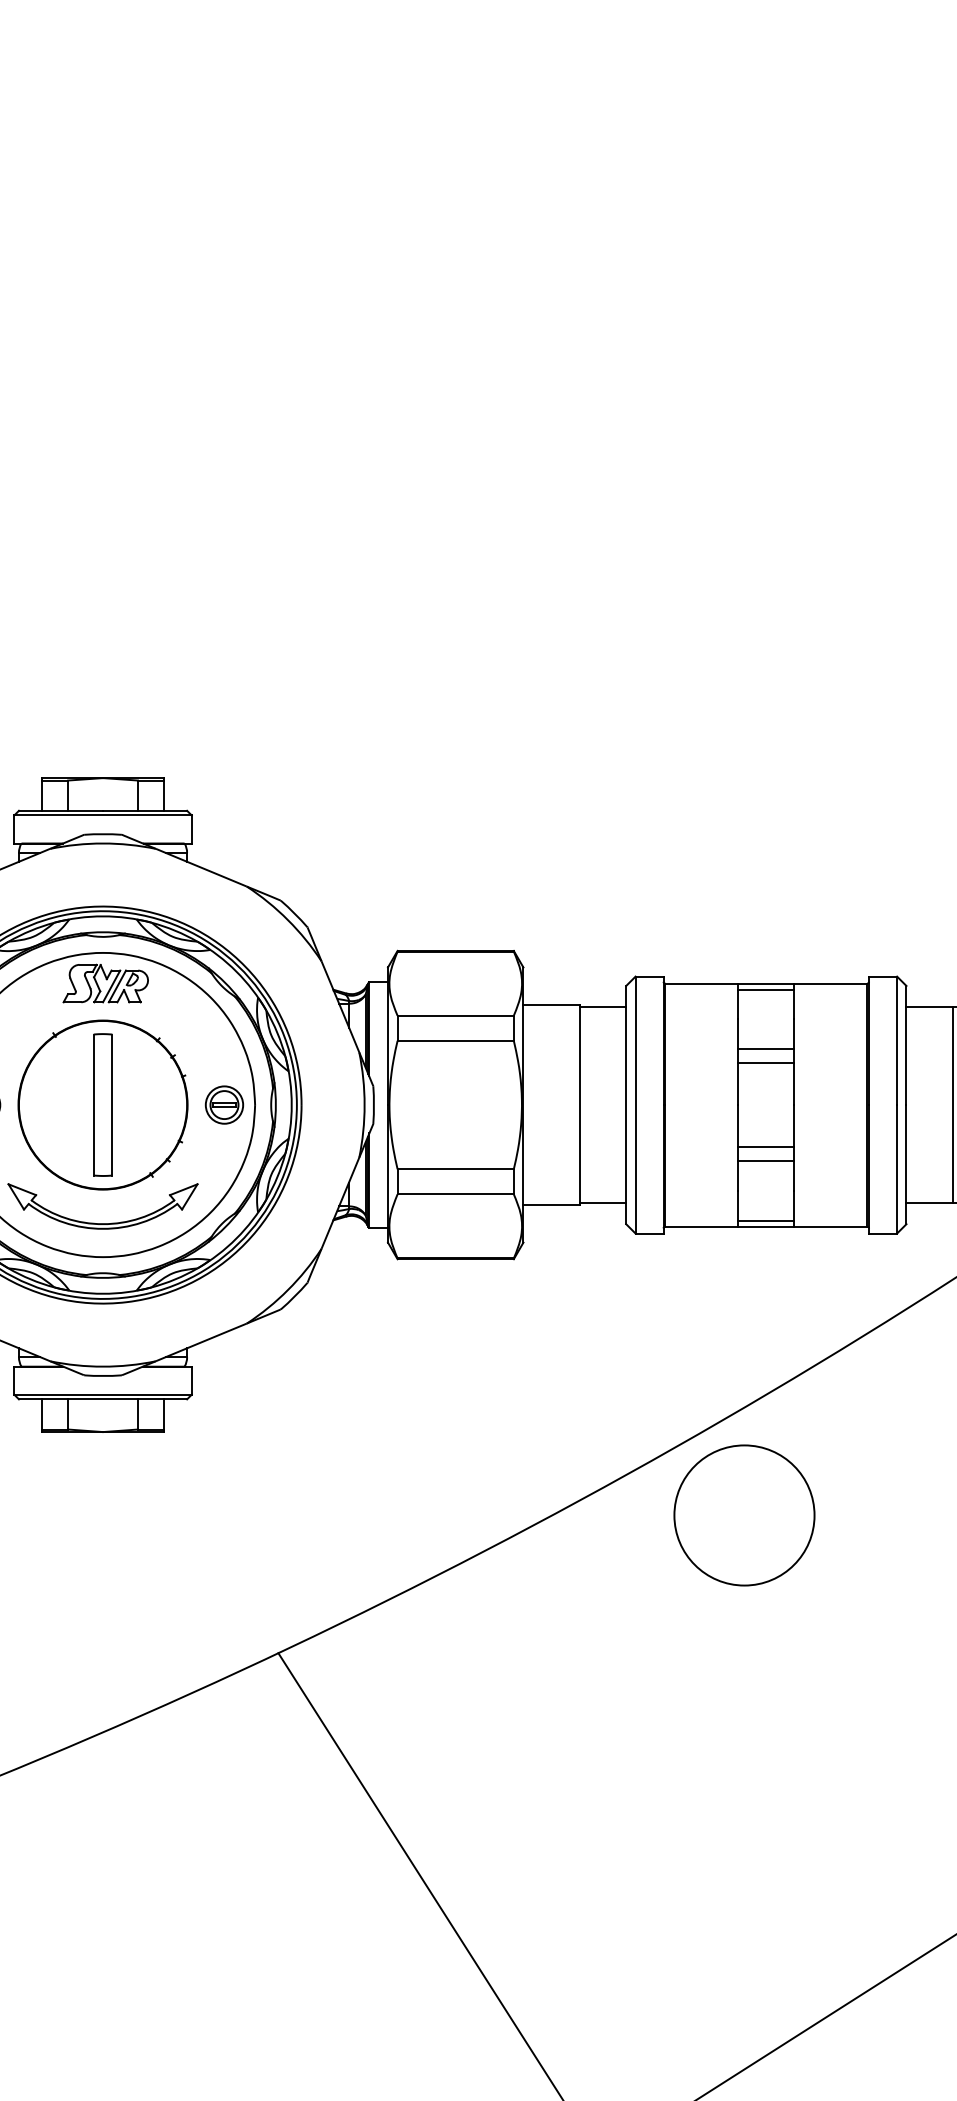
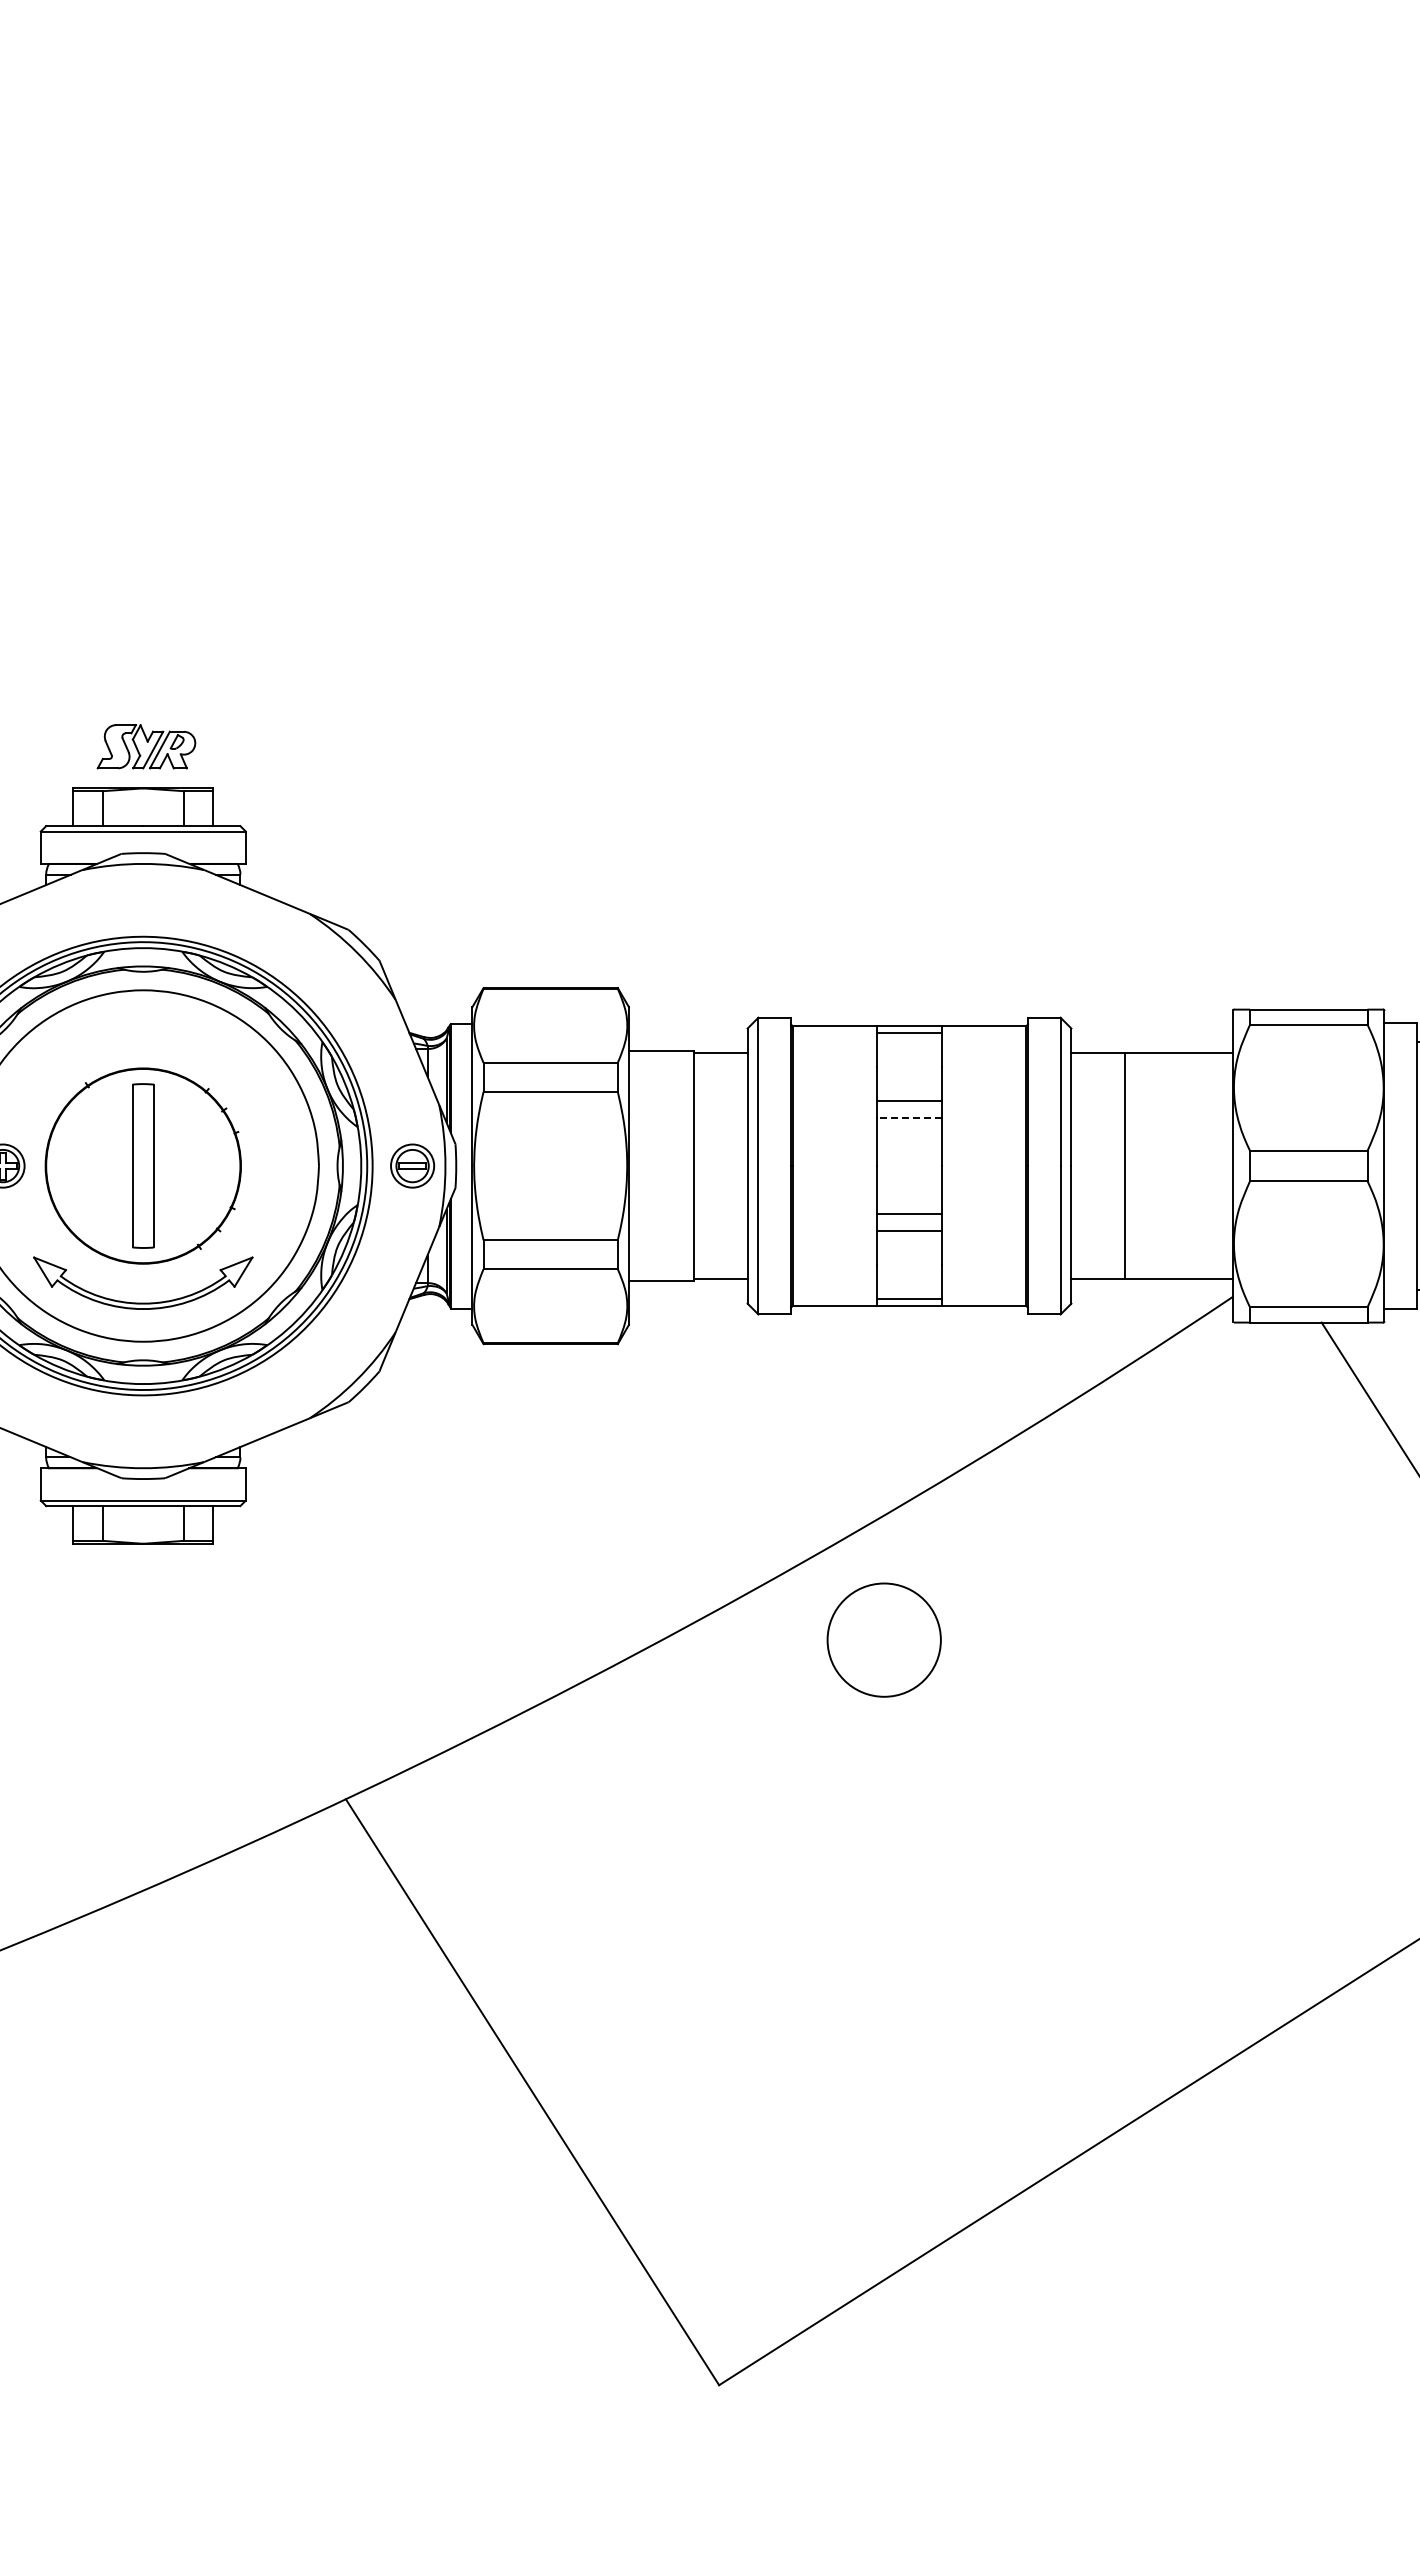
part: (105, 983) -> (146, 746), moved
line: (766, 1063) -> (909, 1117), solid -> dashed
part: (224, 1104) -> (412, 1165), moved
circle: (744, 1515) -> (884, 1640), size x0.7

